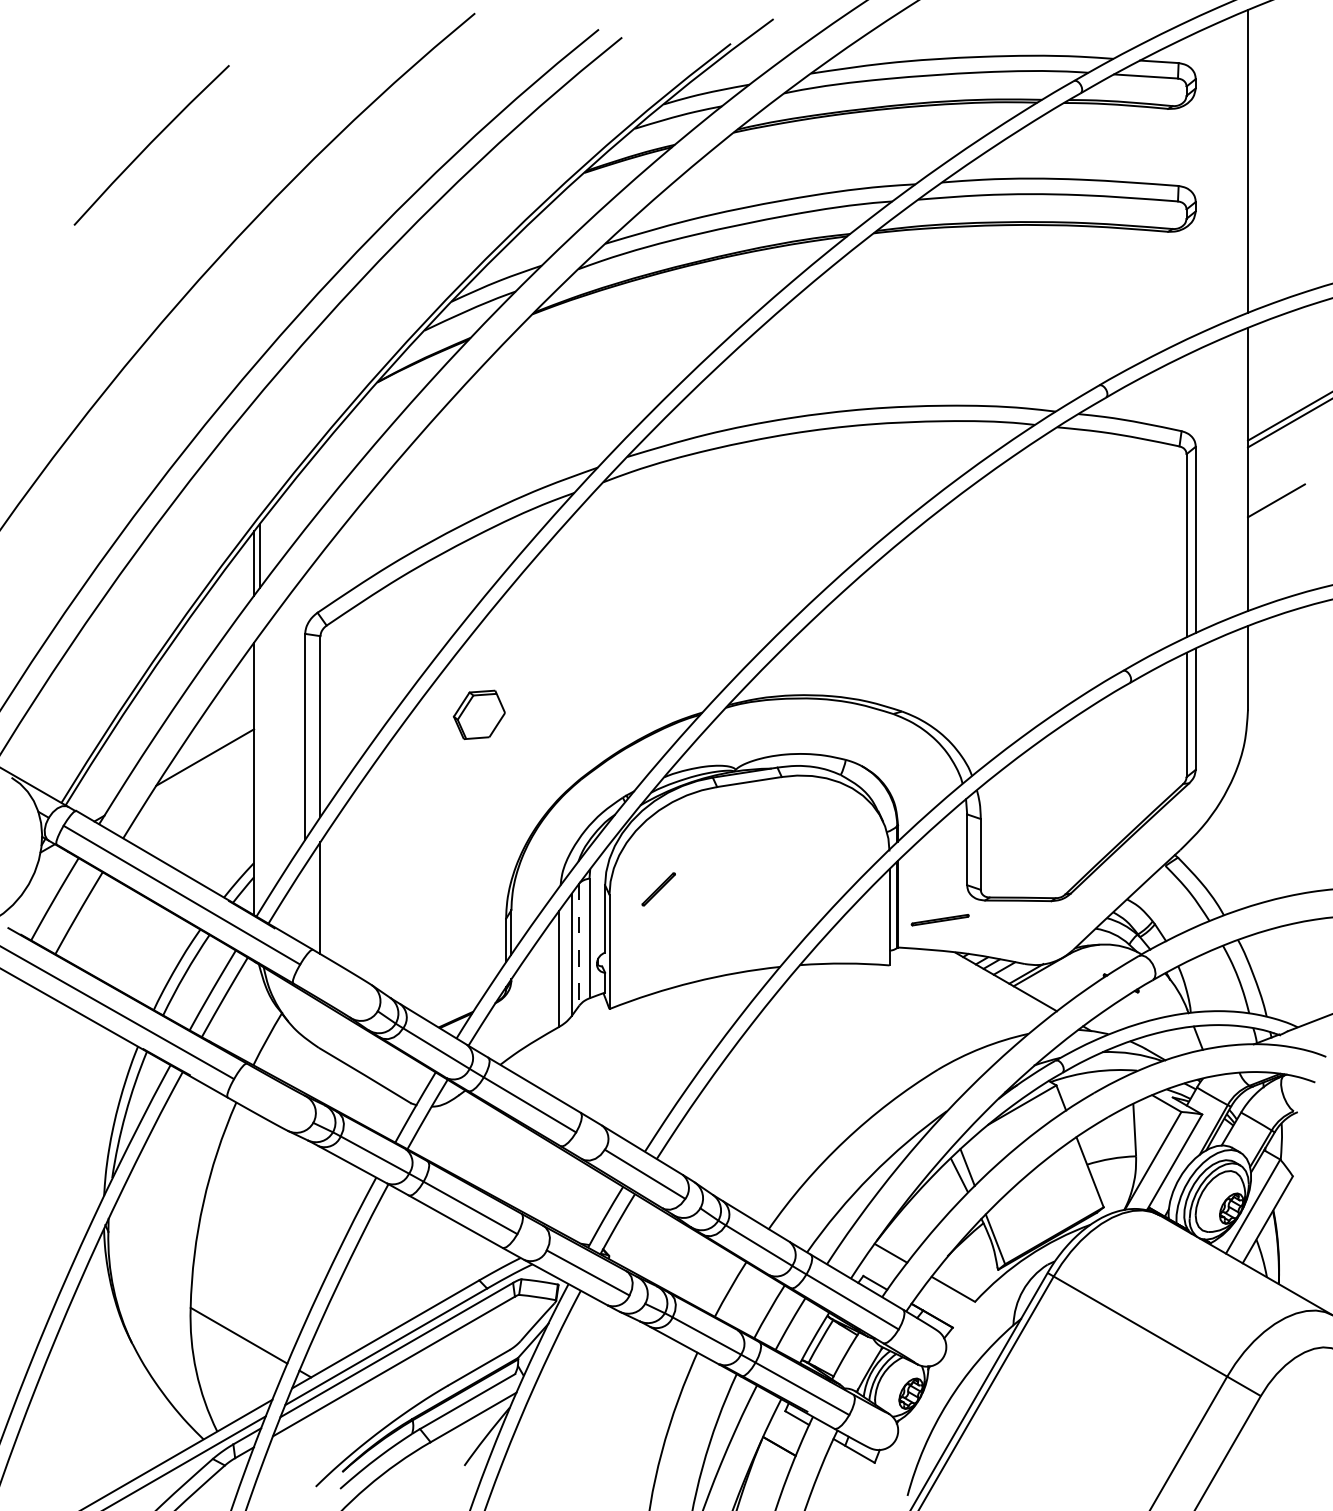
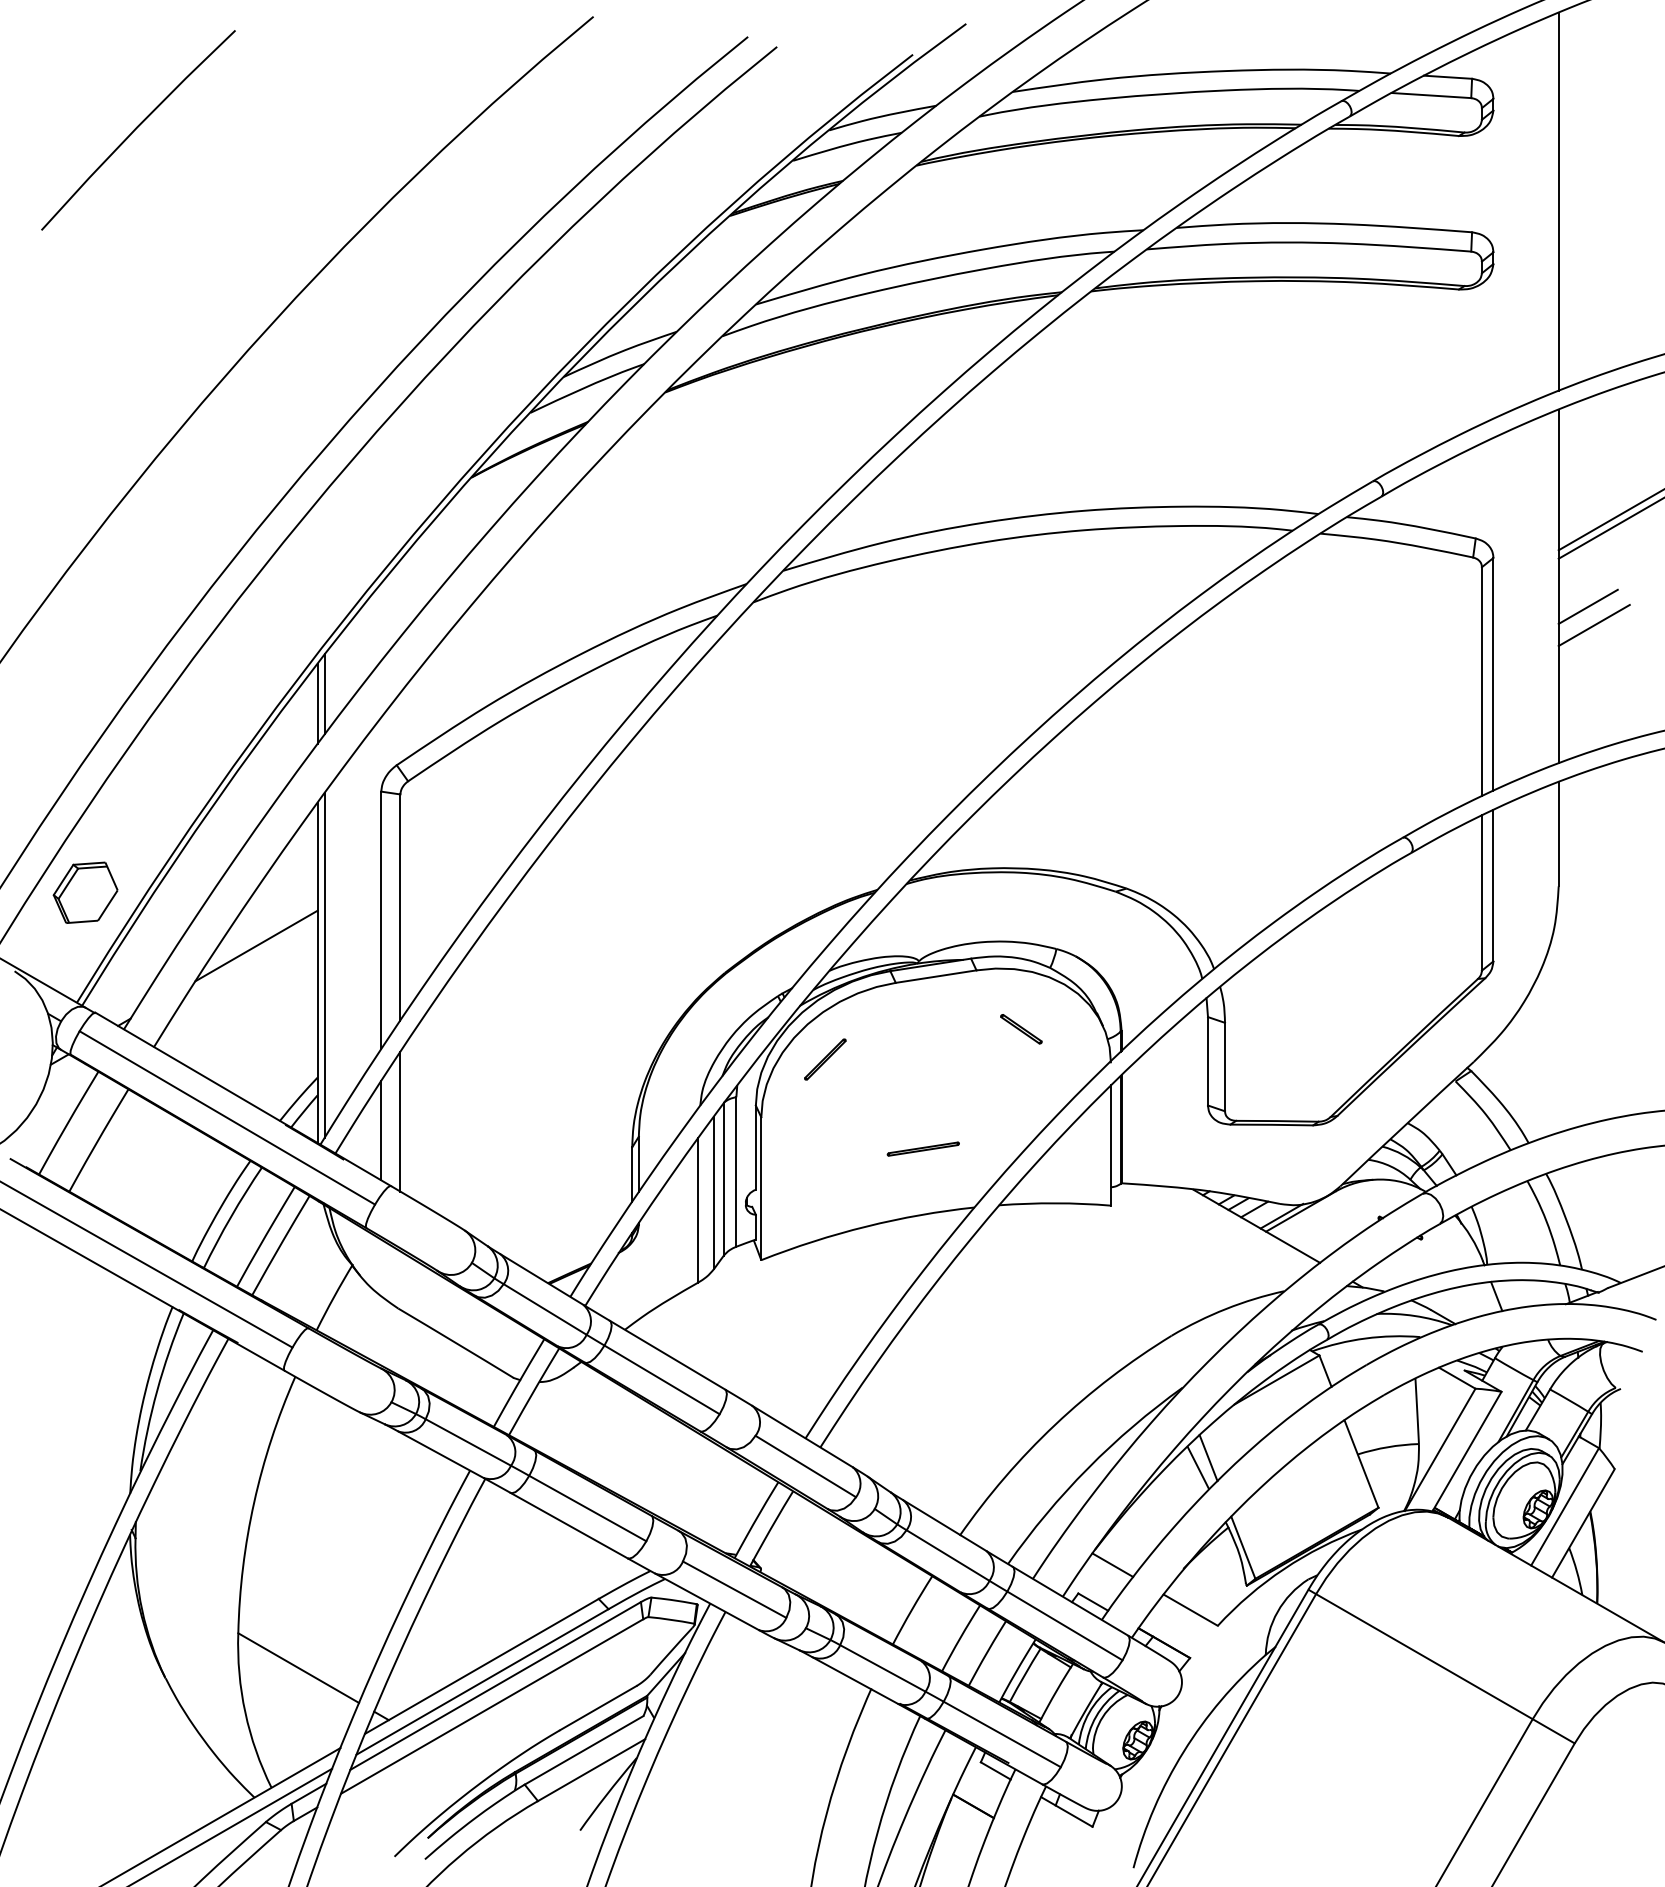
line: (150, 144) -> (136, 129), moved
line: (1271, 485) -> (1588, 606), added
part: (478, 714) -> (84, 892), moved
line: (260, 772) -> (325, 964), added
part: (817, 823) -> (1021, 1028), added
line: (658, 889) -> (825, 1059), moved
line: (305, 905) -> (381, 1130), added
part: (939, 920) -> (922, 1149), moved
line: (579, 944) -> (723, 1179), dashed -> solid

